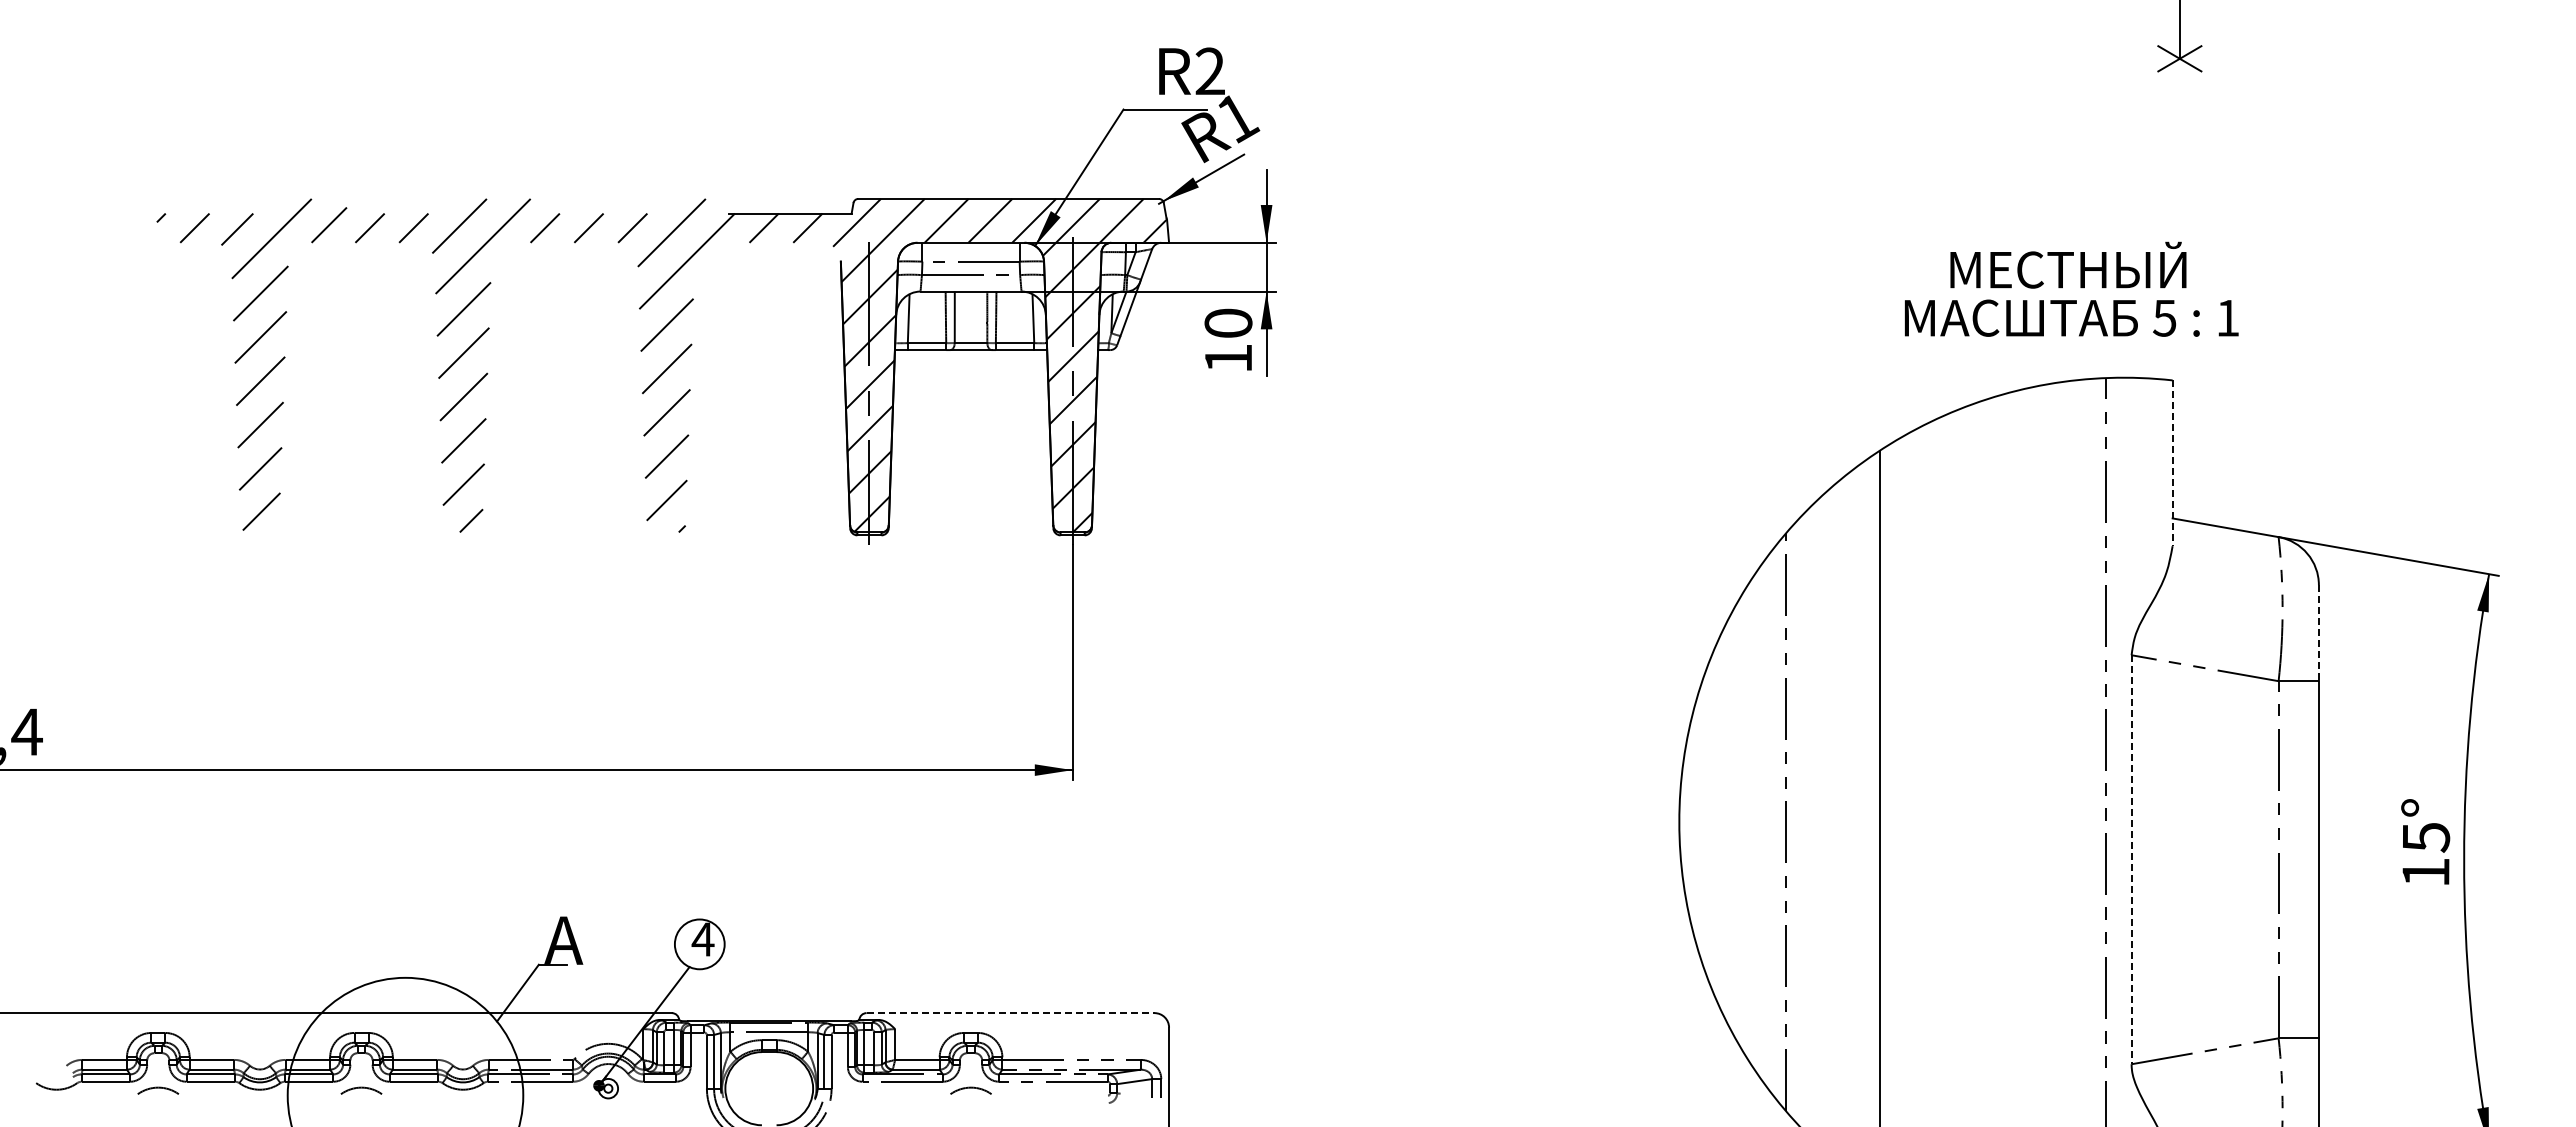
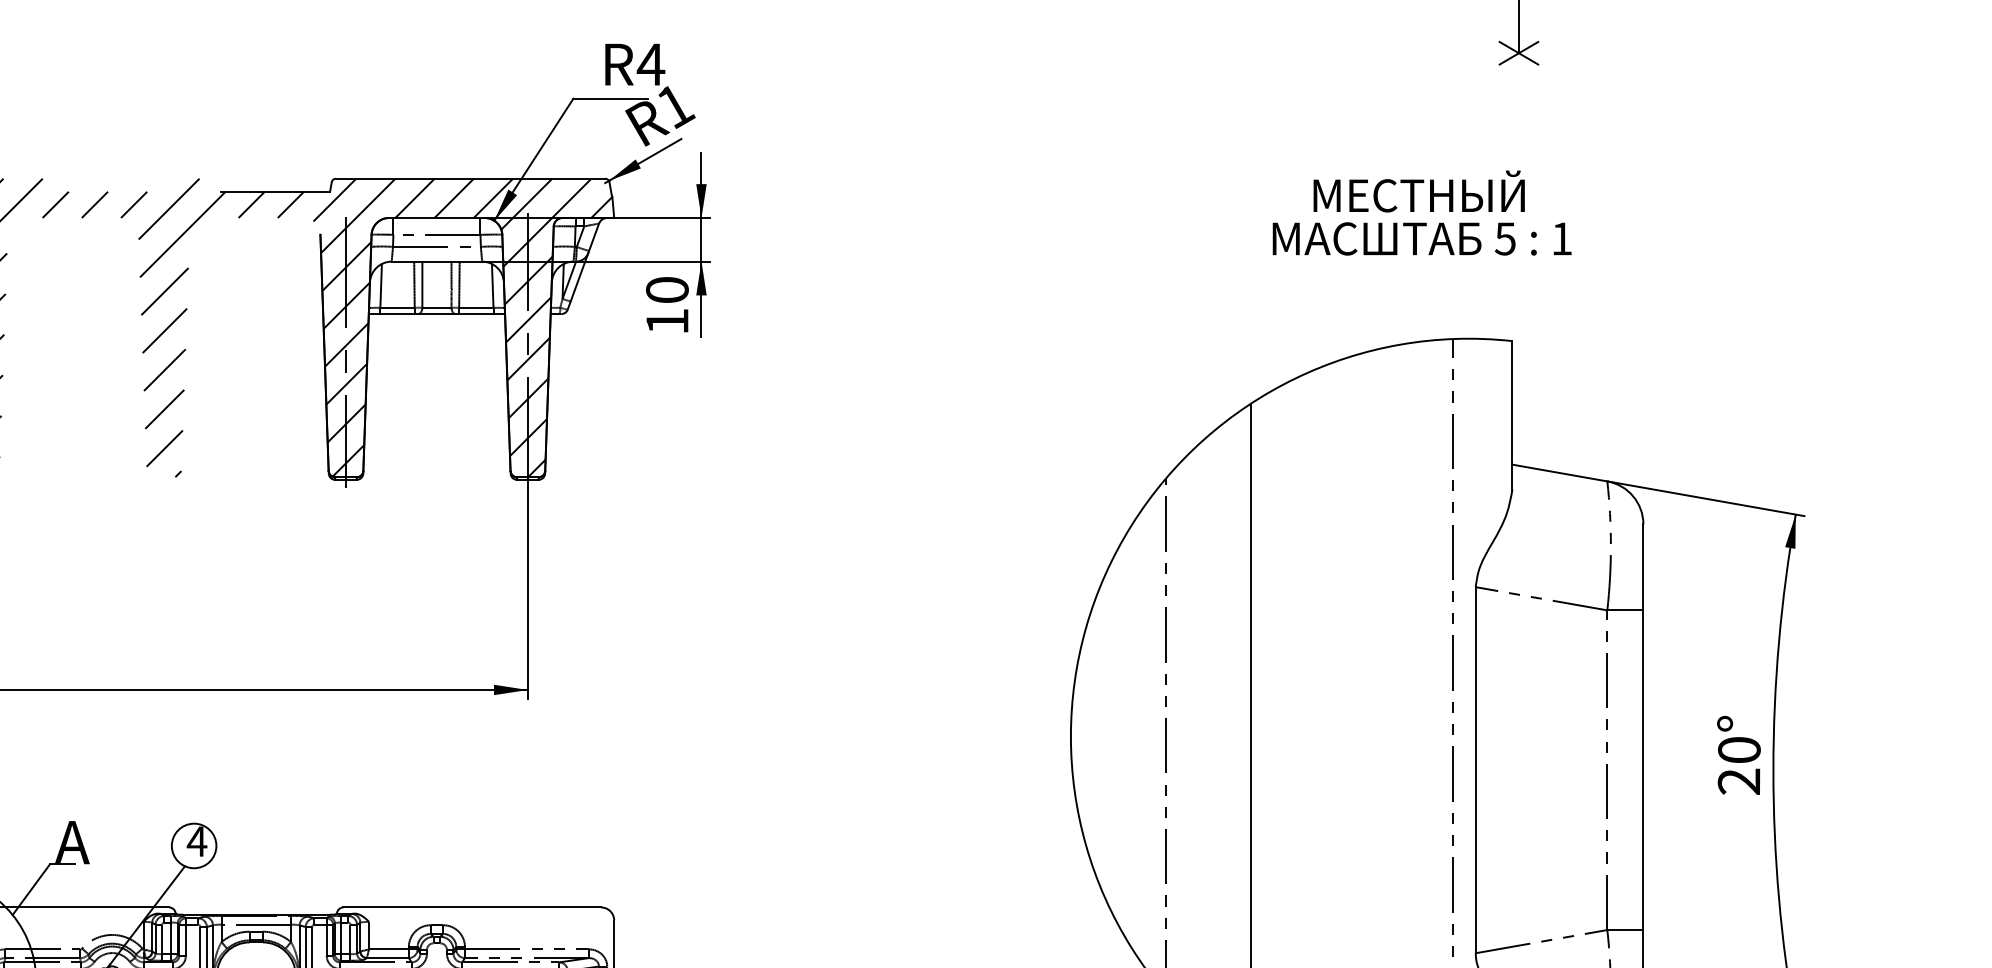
text: (1210, 70) -> (651, 63), R2 -> R4
text: (2071, 288) -> (1421, 212), moved
line: (2172, 463) -> (1512, 415), dashed -> solid
line: (2318, 633) -> (1643, 567), dashed -> solid
text: (2426, 854) -> (1739, 765), 15° -> 20°
line: (2131, 860) -> (1475, 770), dashed -> solid
line: (1010, 1013) -> (472, 907), dashed -> solid

